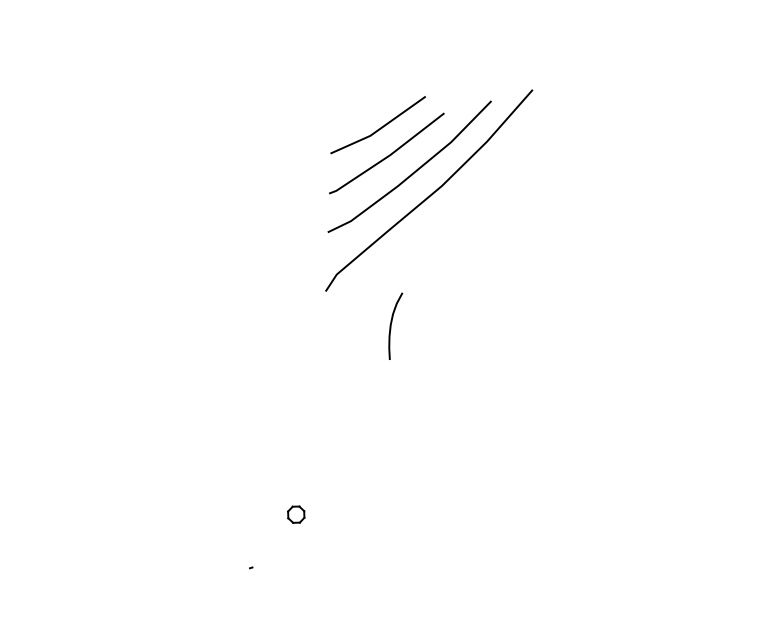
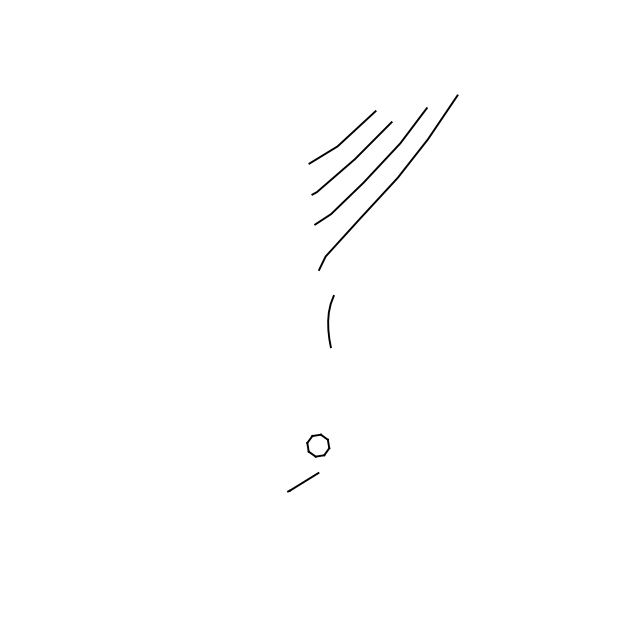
curve: (392, 325) -> (329, 321), moved
part: (296, 514) -> (318, 445), size x1.67
line: (271, 558) -> (303, 481), added

